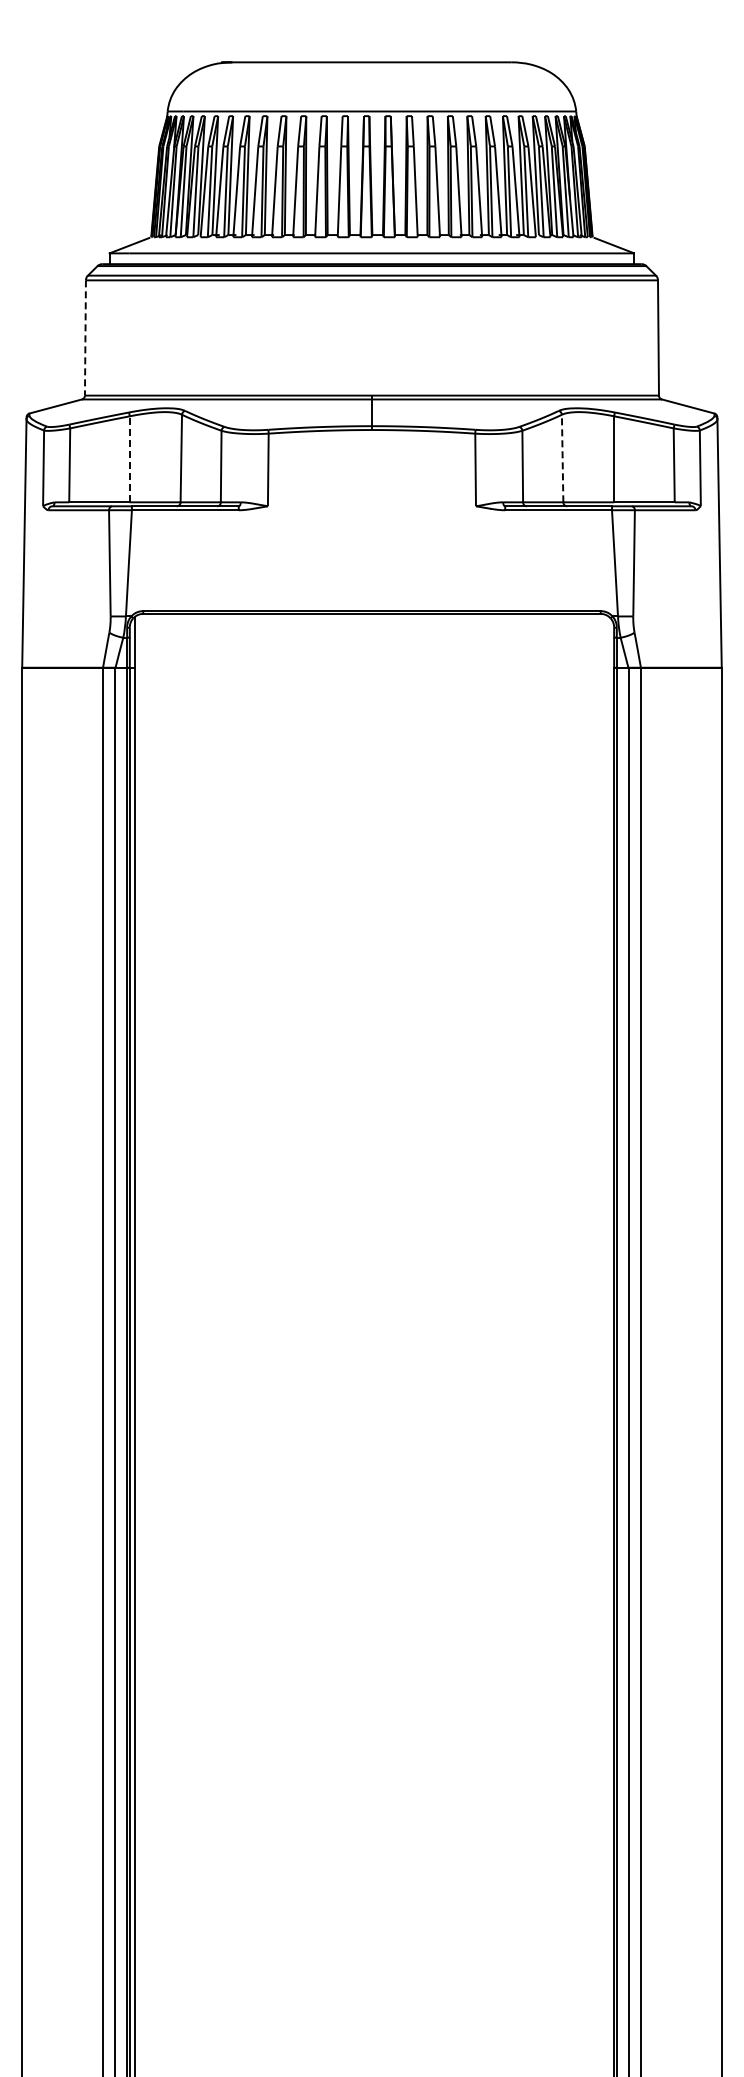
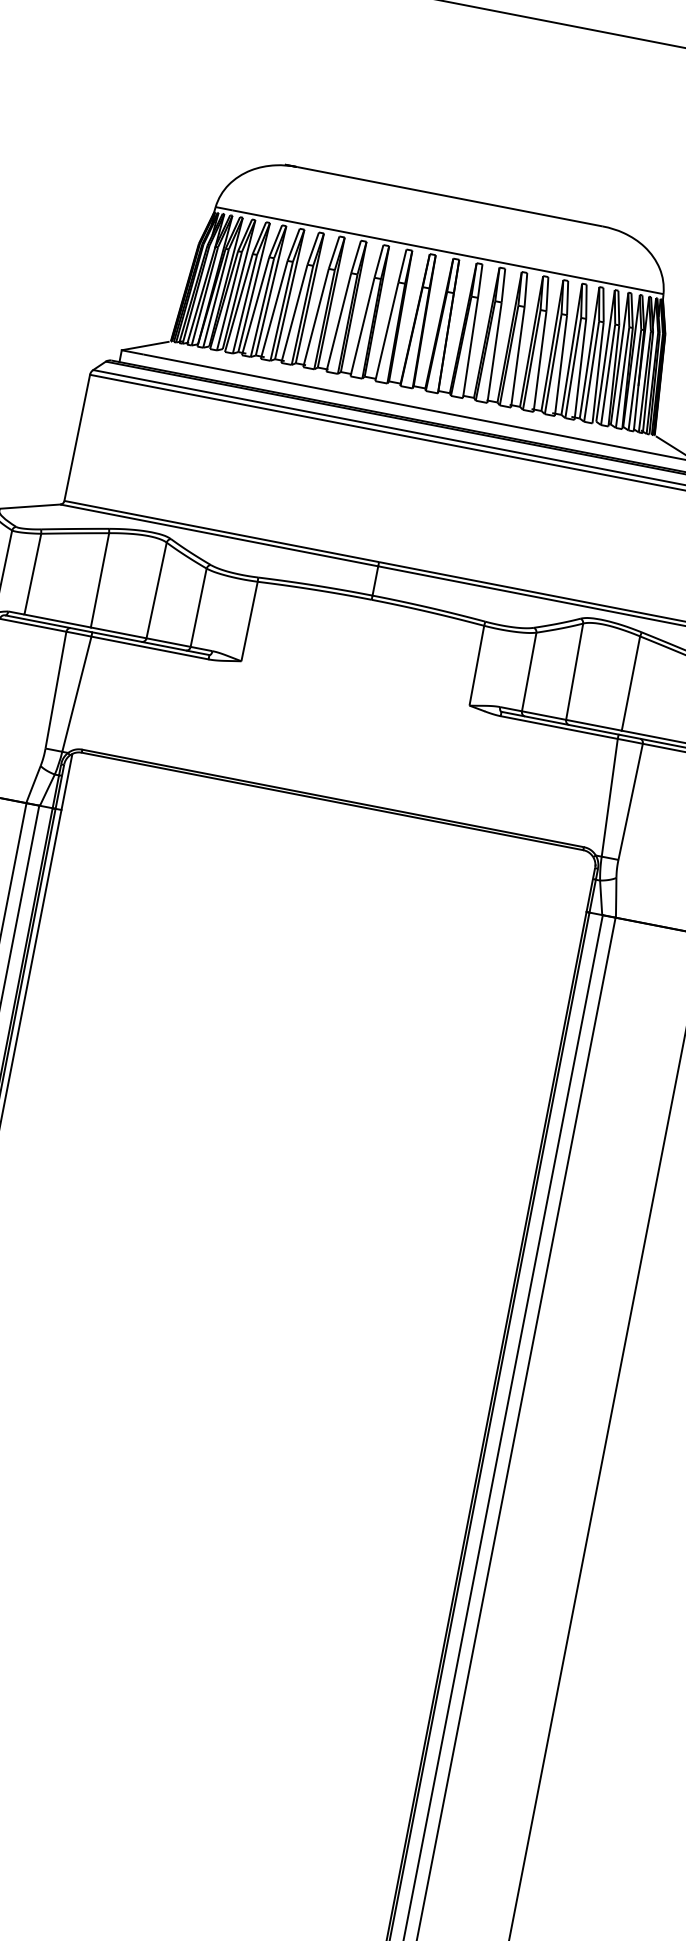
line: (85, 338) -> (77, 438), dashed -> solid
line: (562, 458) -> (574, 671), dashed -> solid
line: (129, 459) -> (99, 580), dashed -> solid

